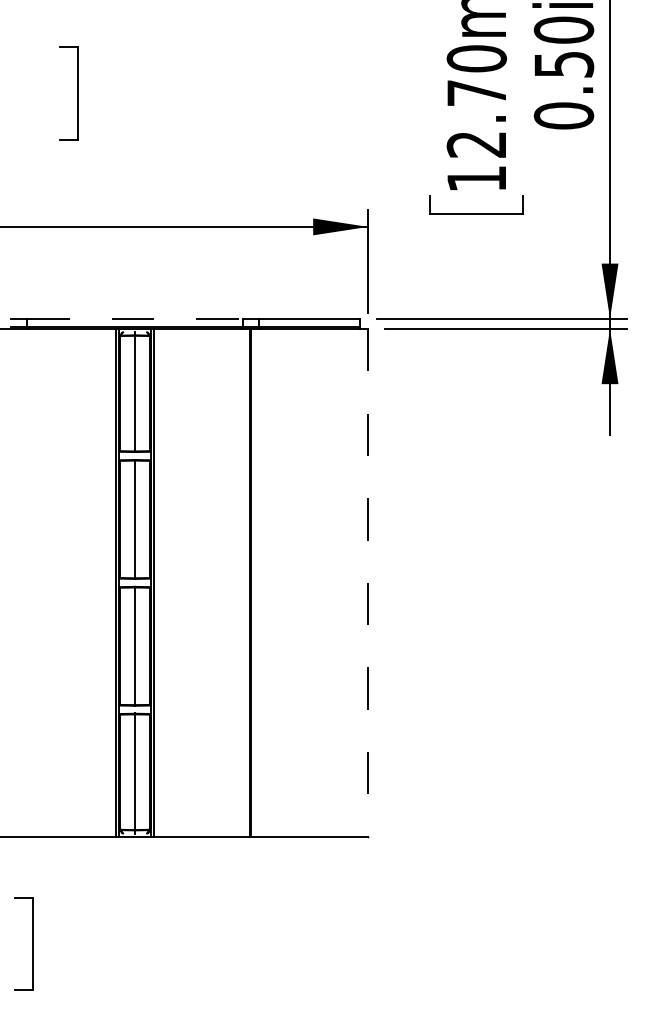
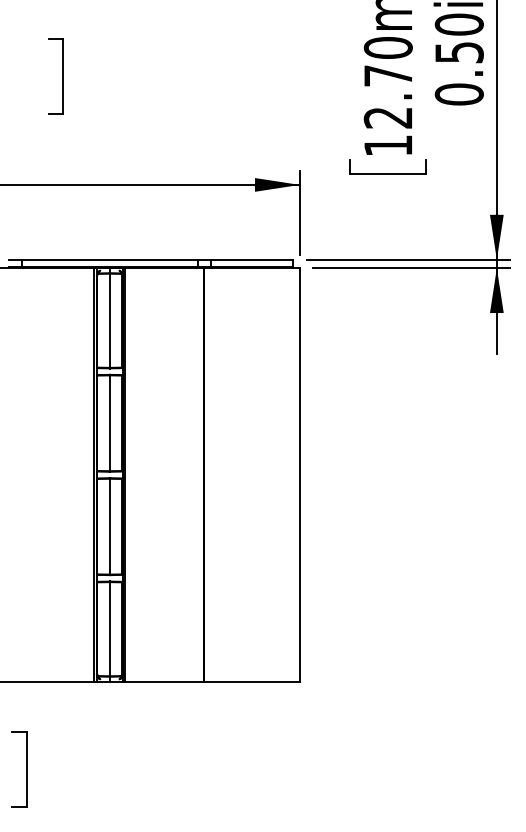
line: (134, 318) -> (109, 259), dashed -> solid
line: (367, 582) -> (299, 474), dashed -> solid

